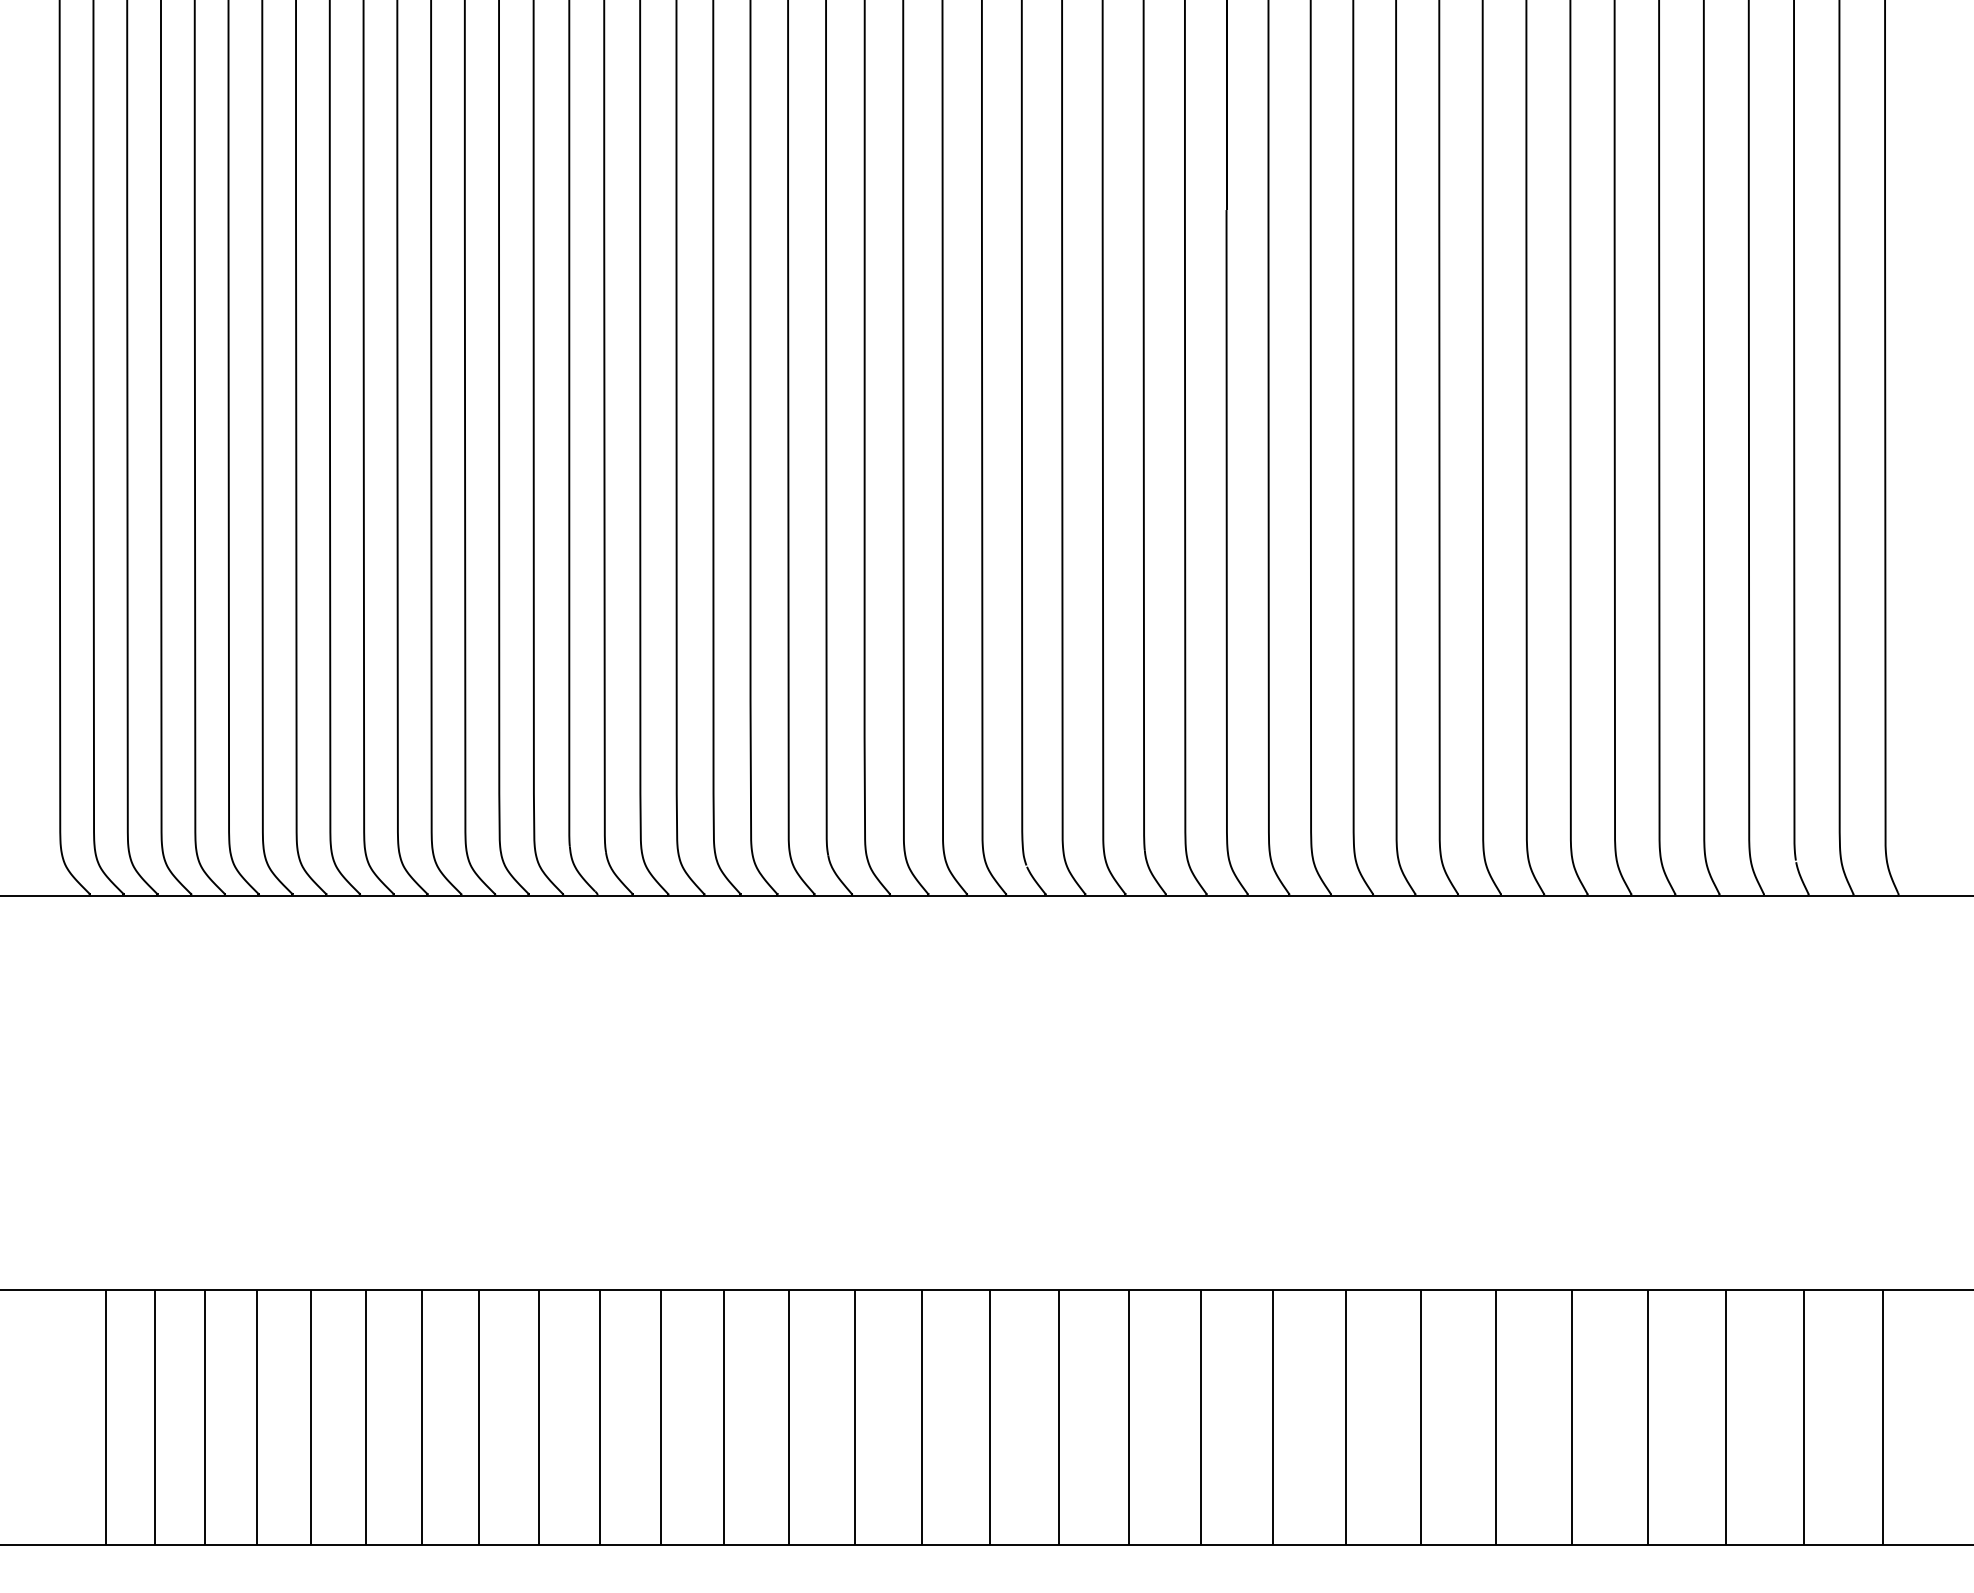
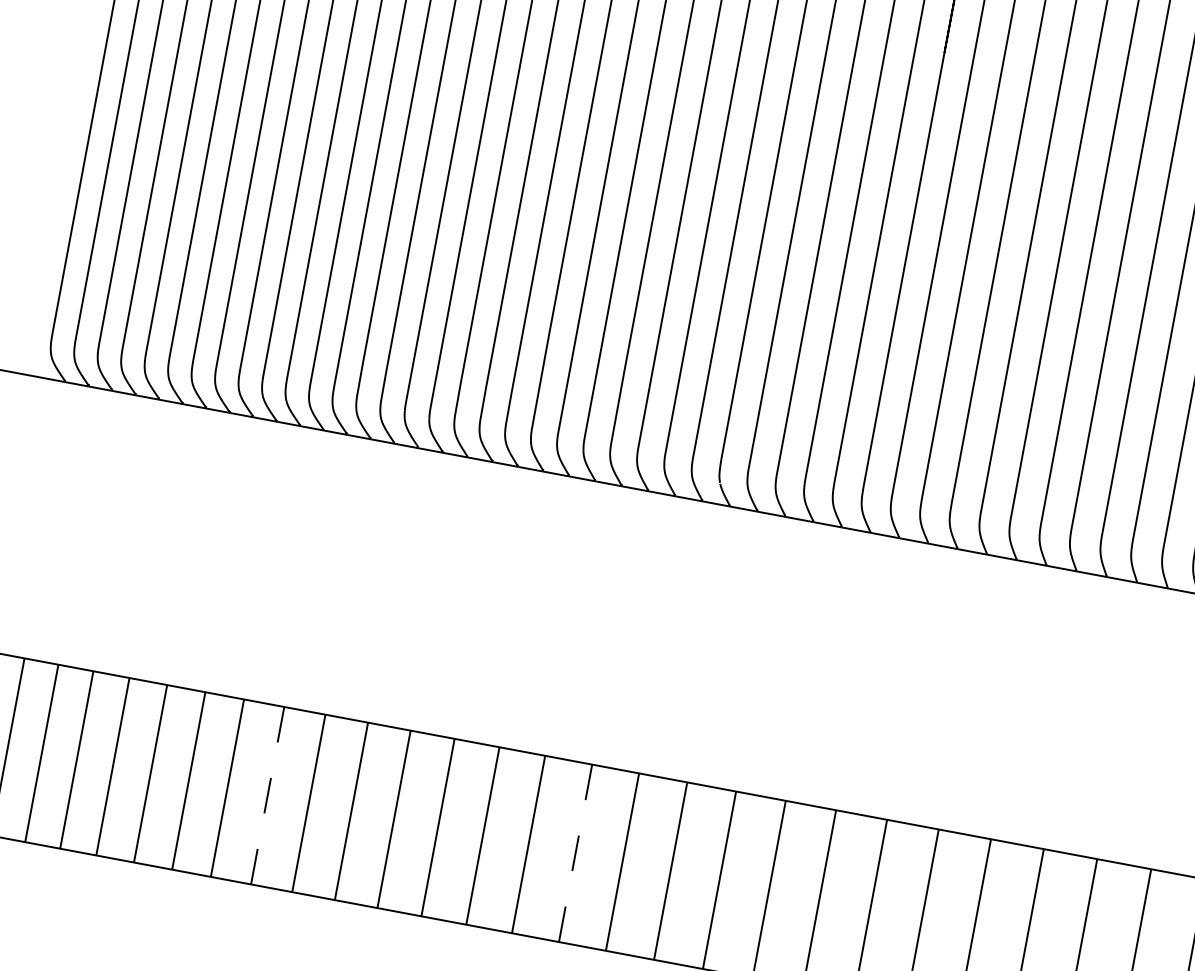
line: (479, 1417) -> (267, 795), solid -> dashed
line: (922, 1417) -> (575, 853), solid -> dashed

